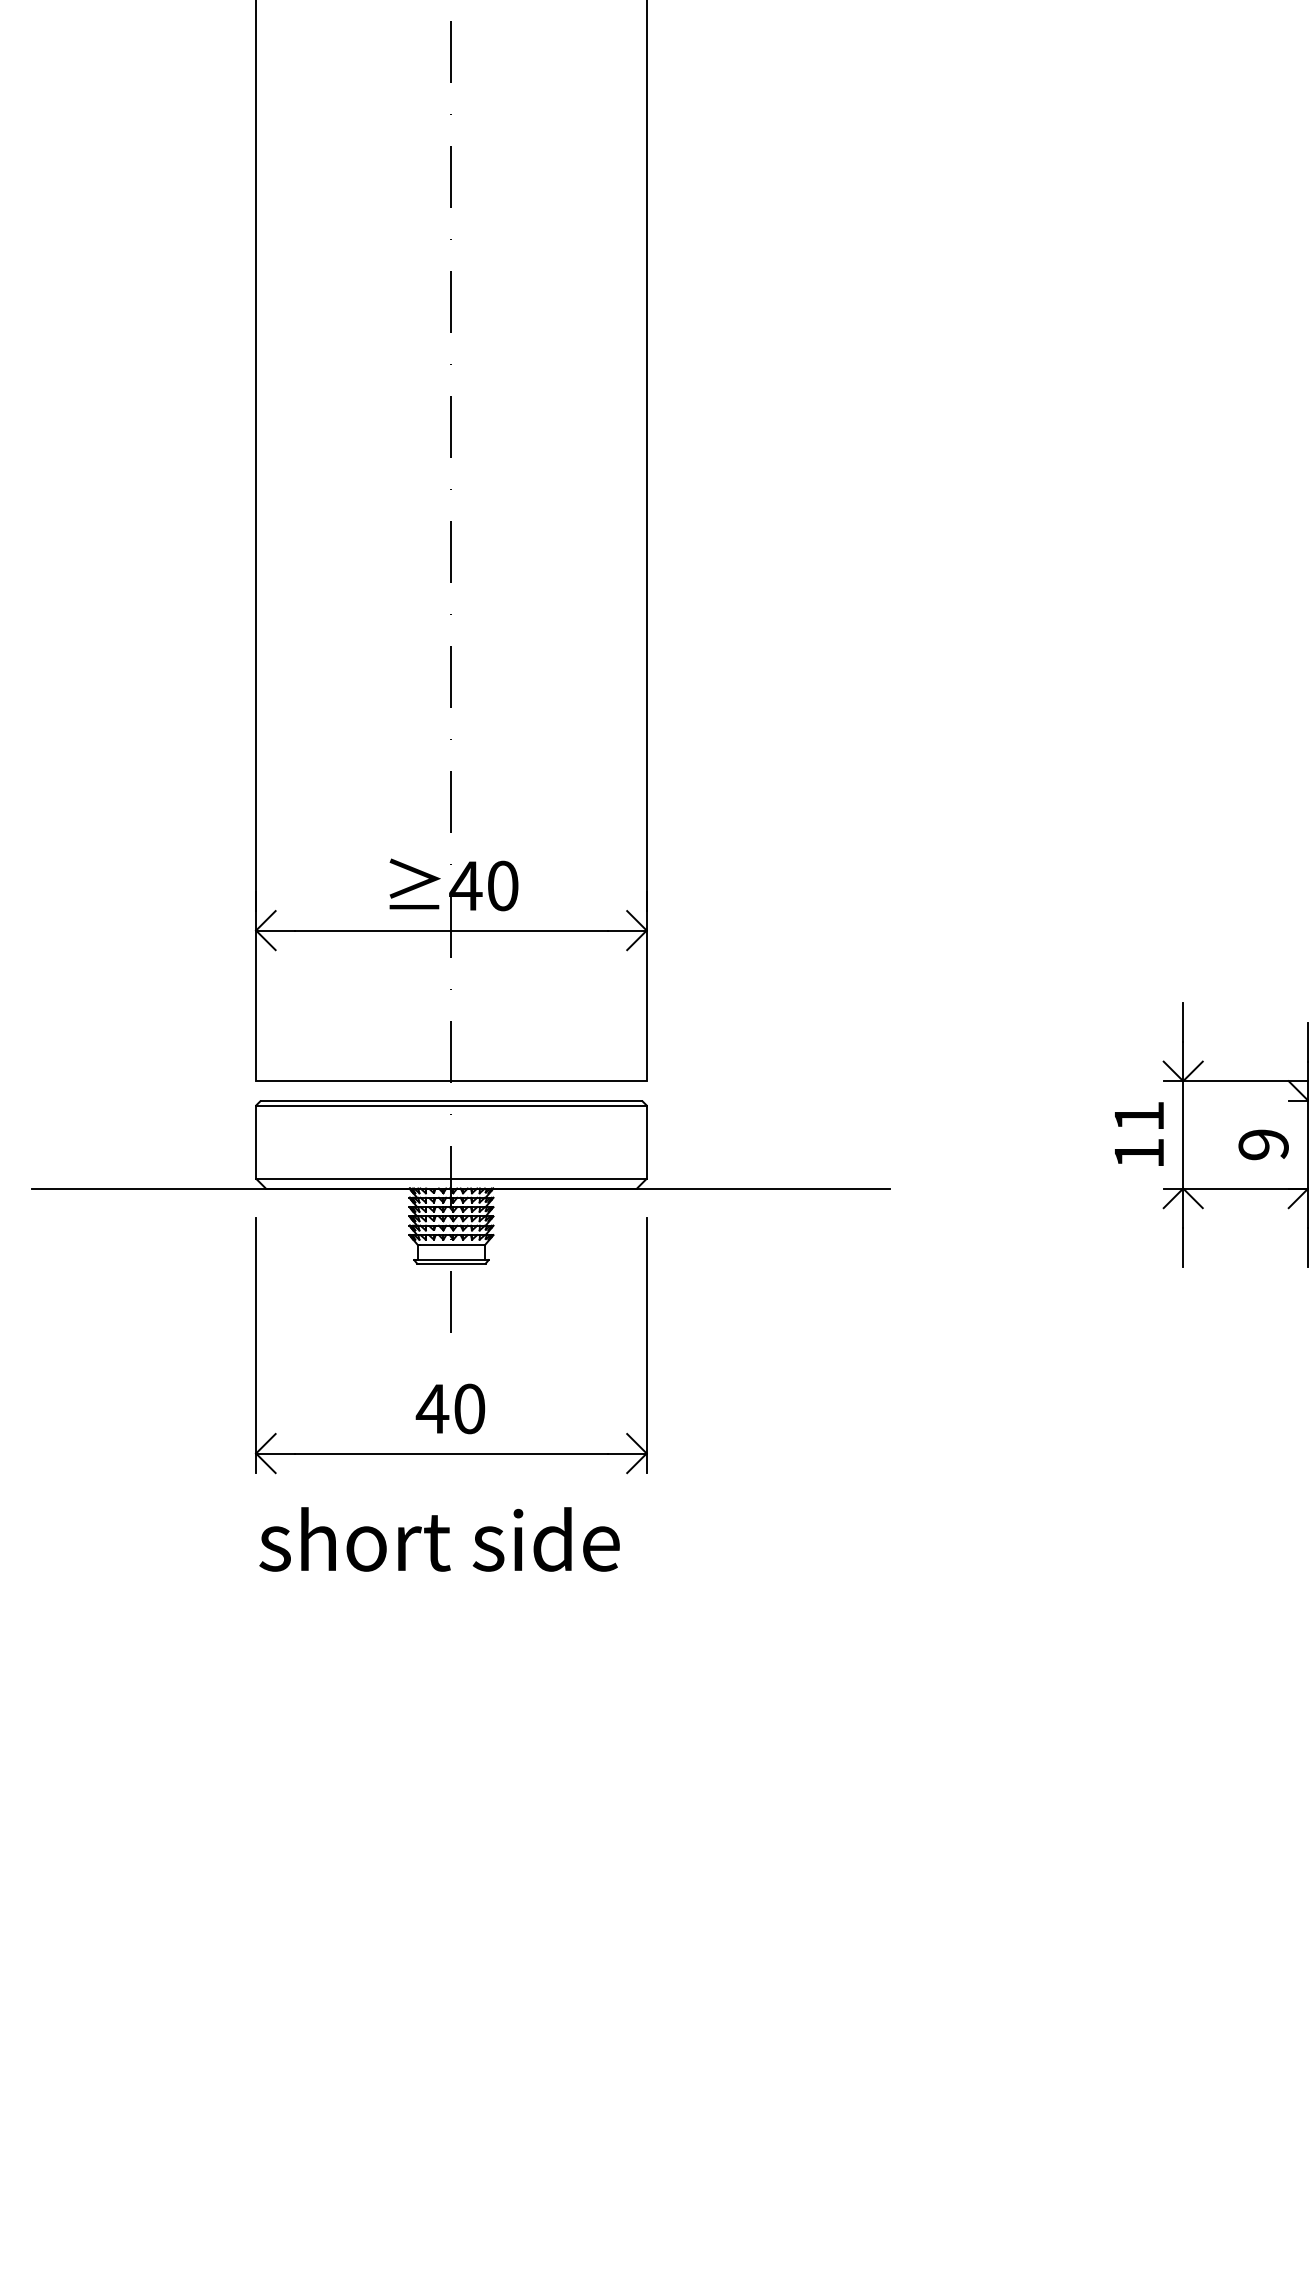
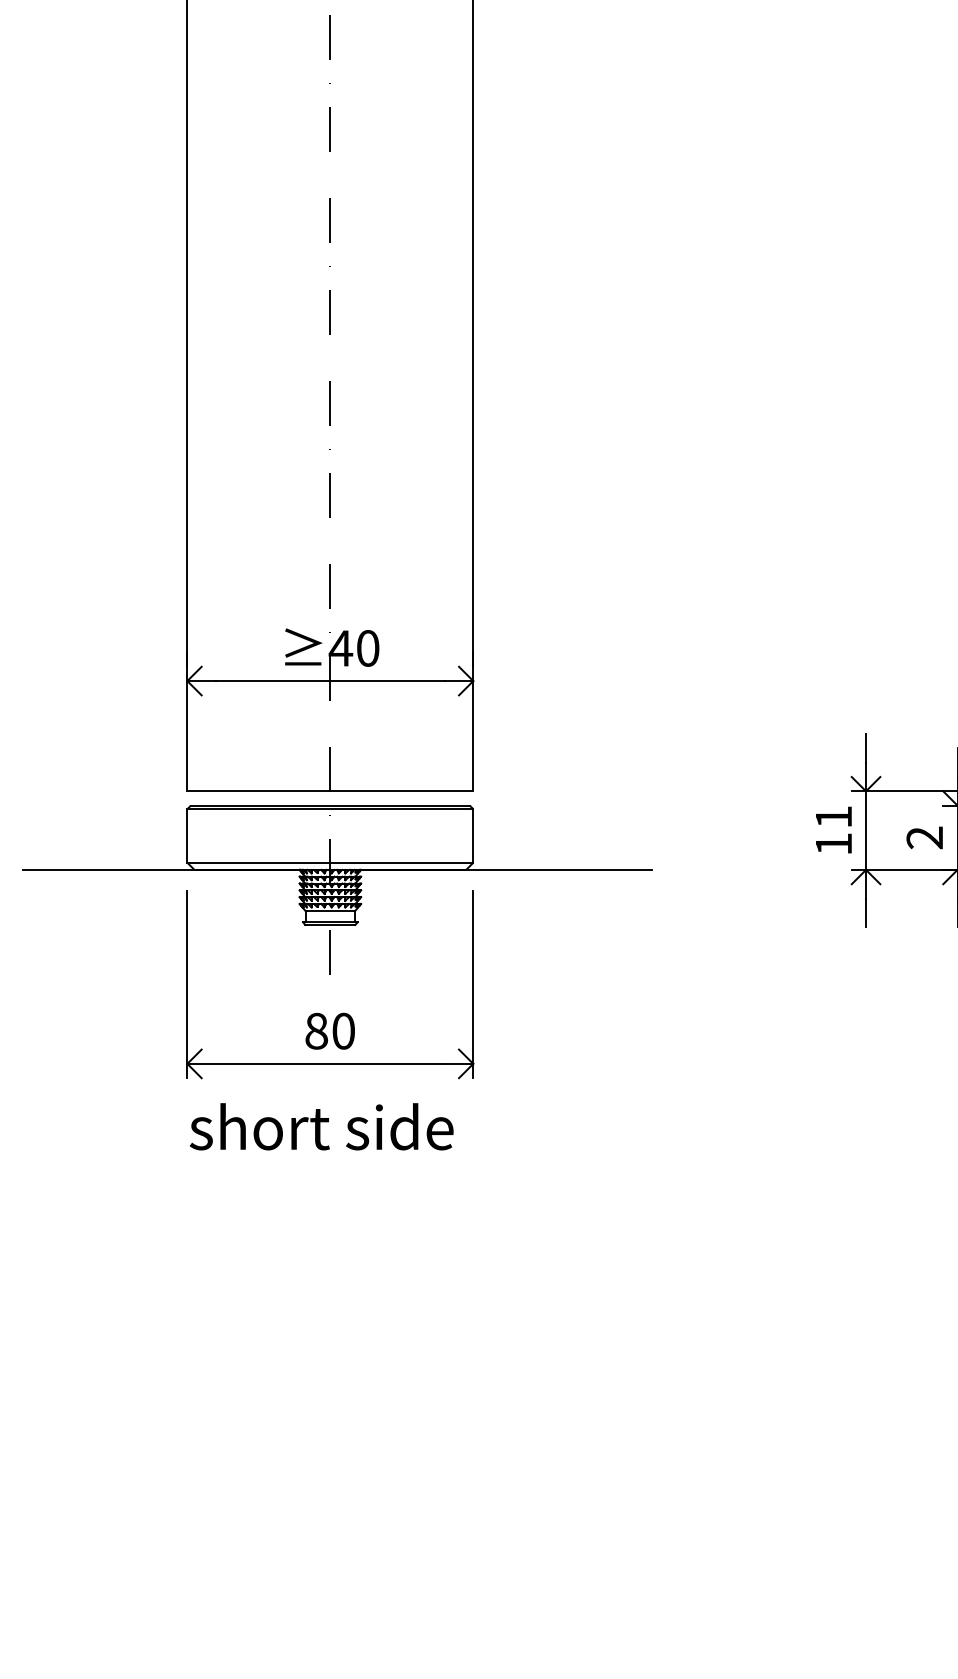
text: (1264, 1144) -> (925, 837), 9 -> 2
text: (432, 1409) -> (316, 1031), 40 -> 80

